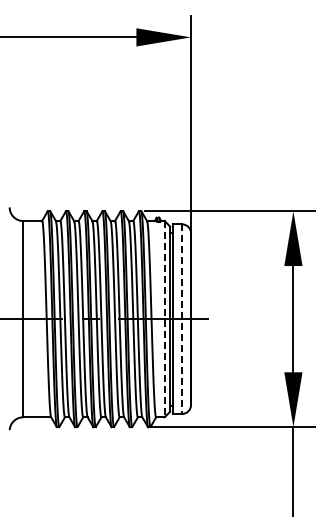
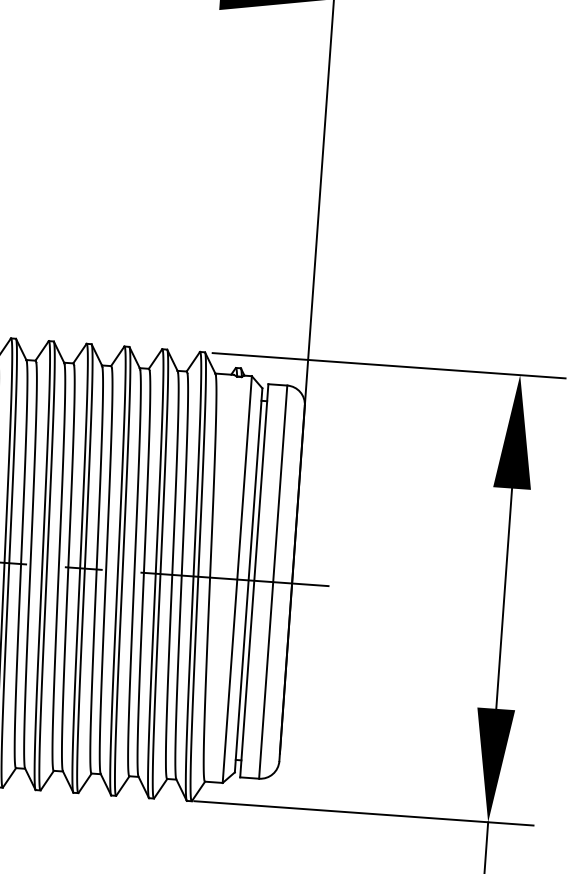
line: (164, 319) -> (236, 580), dashed -> solid
line: (182, 319) -> (274, 582), dashed -> solid

